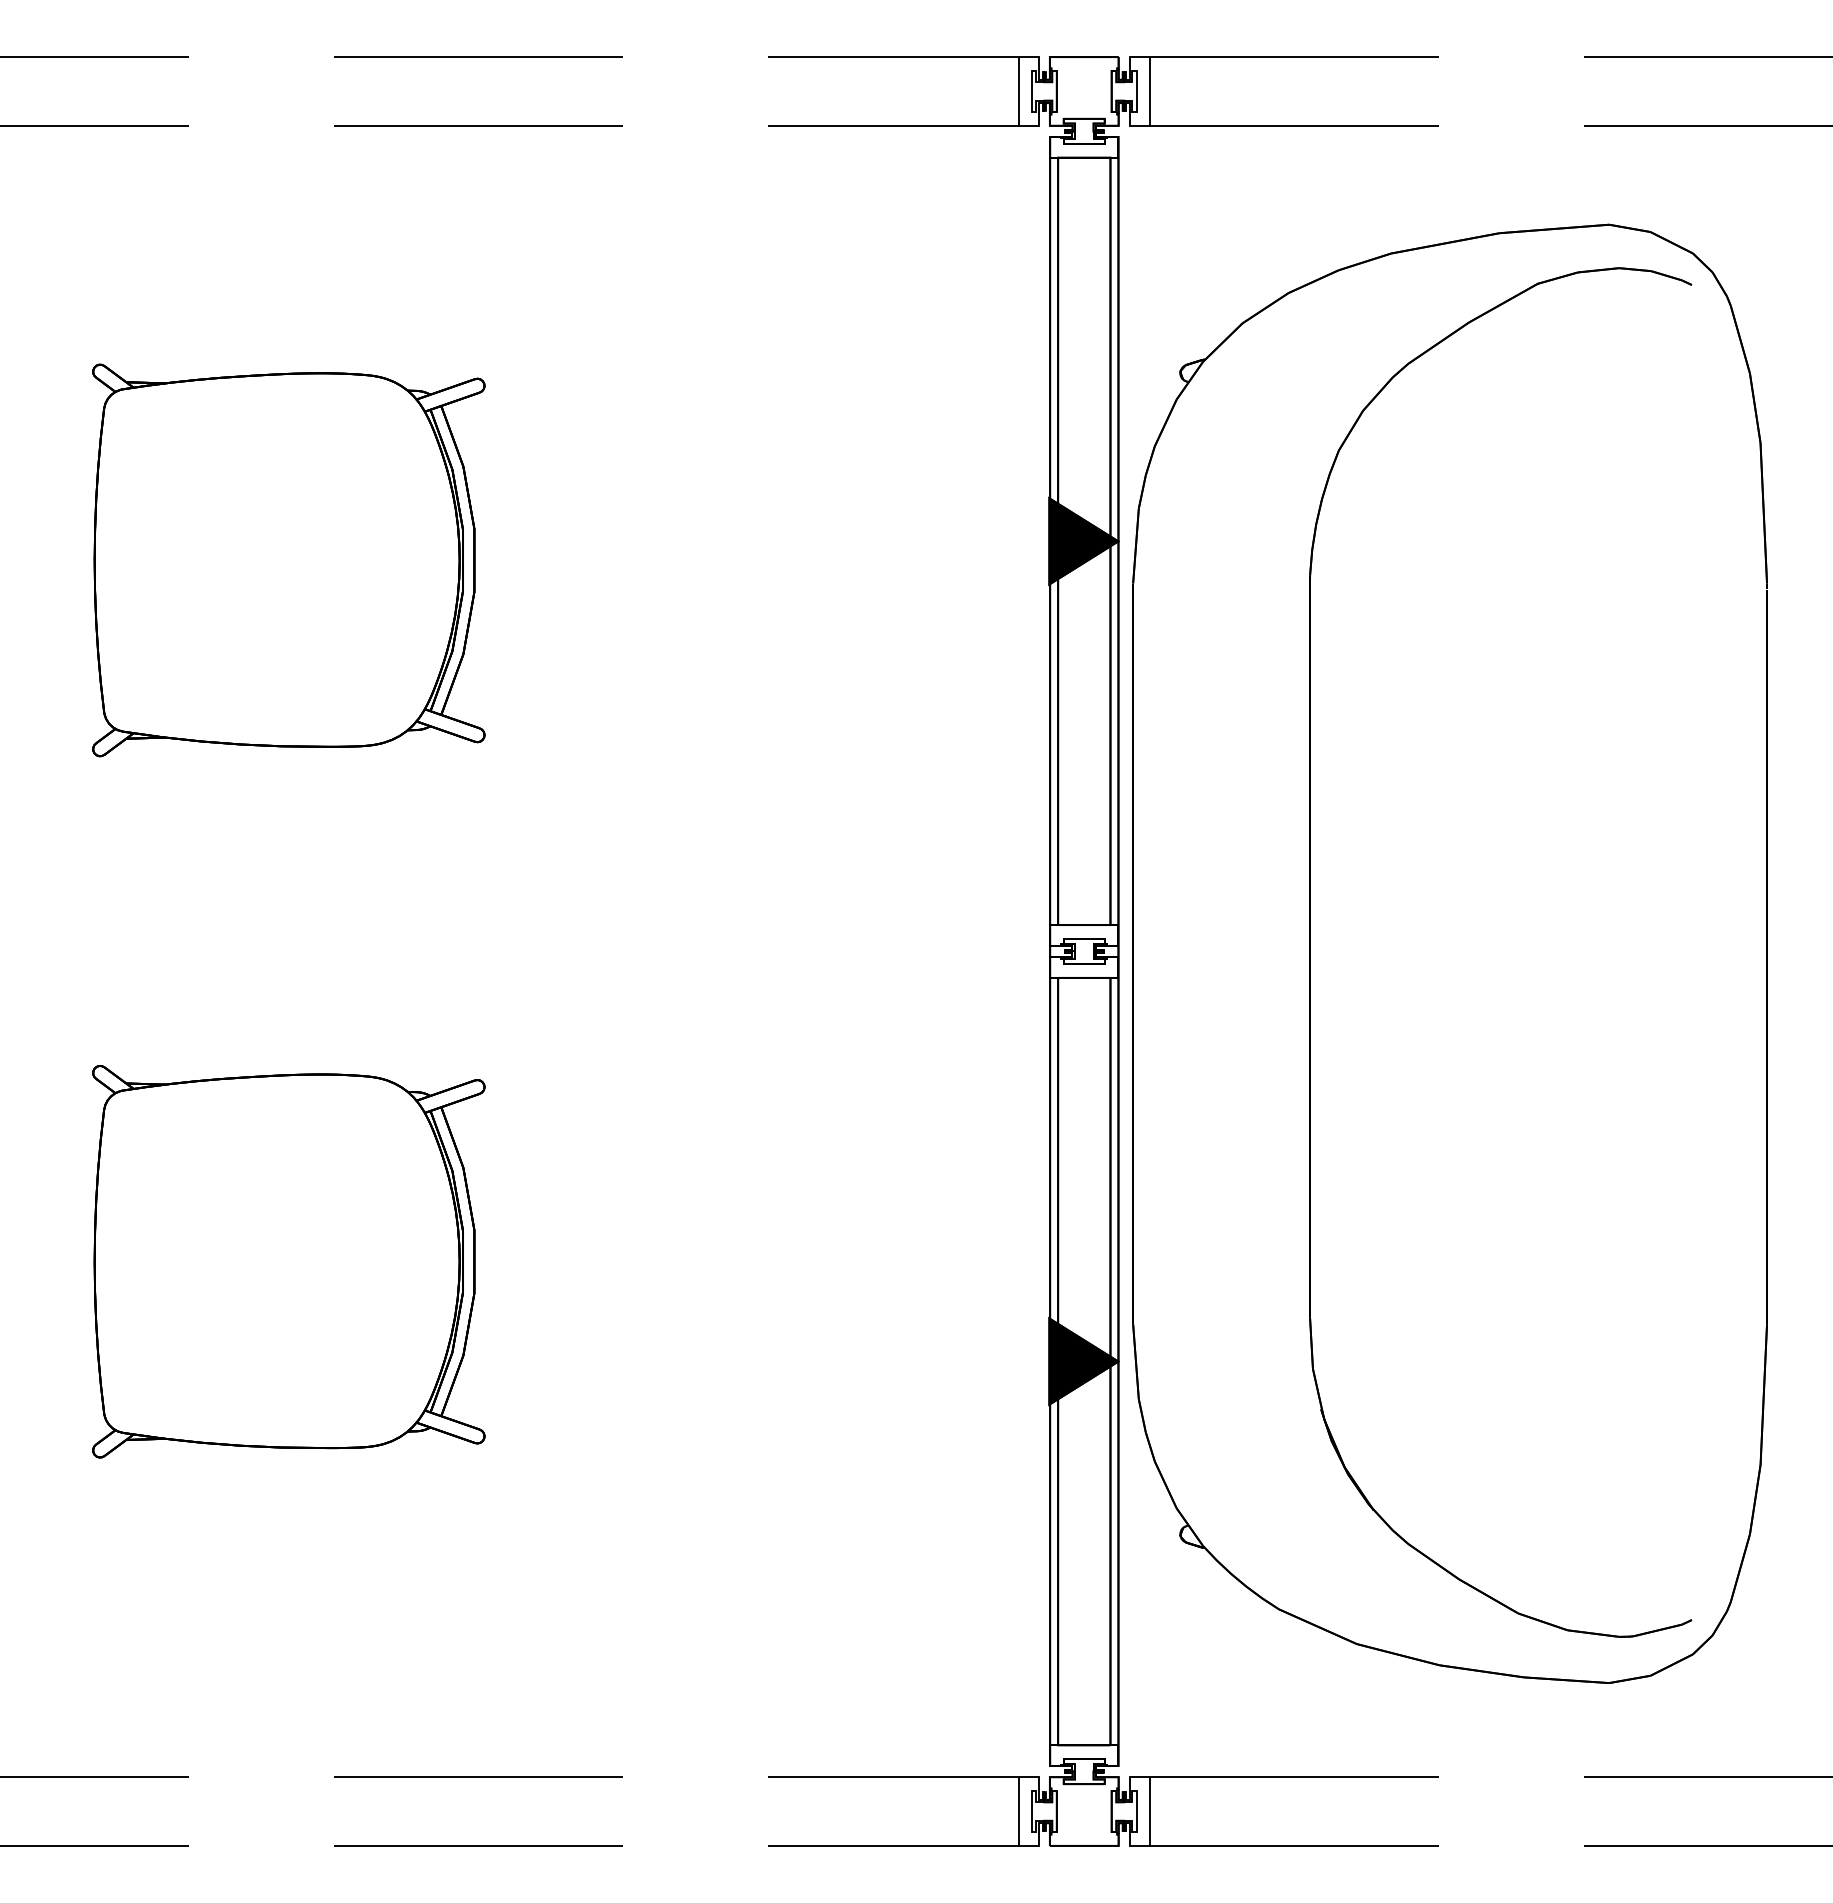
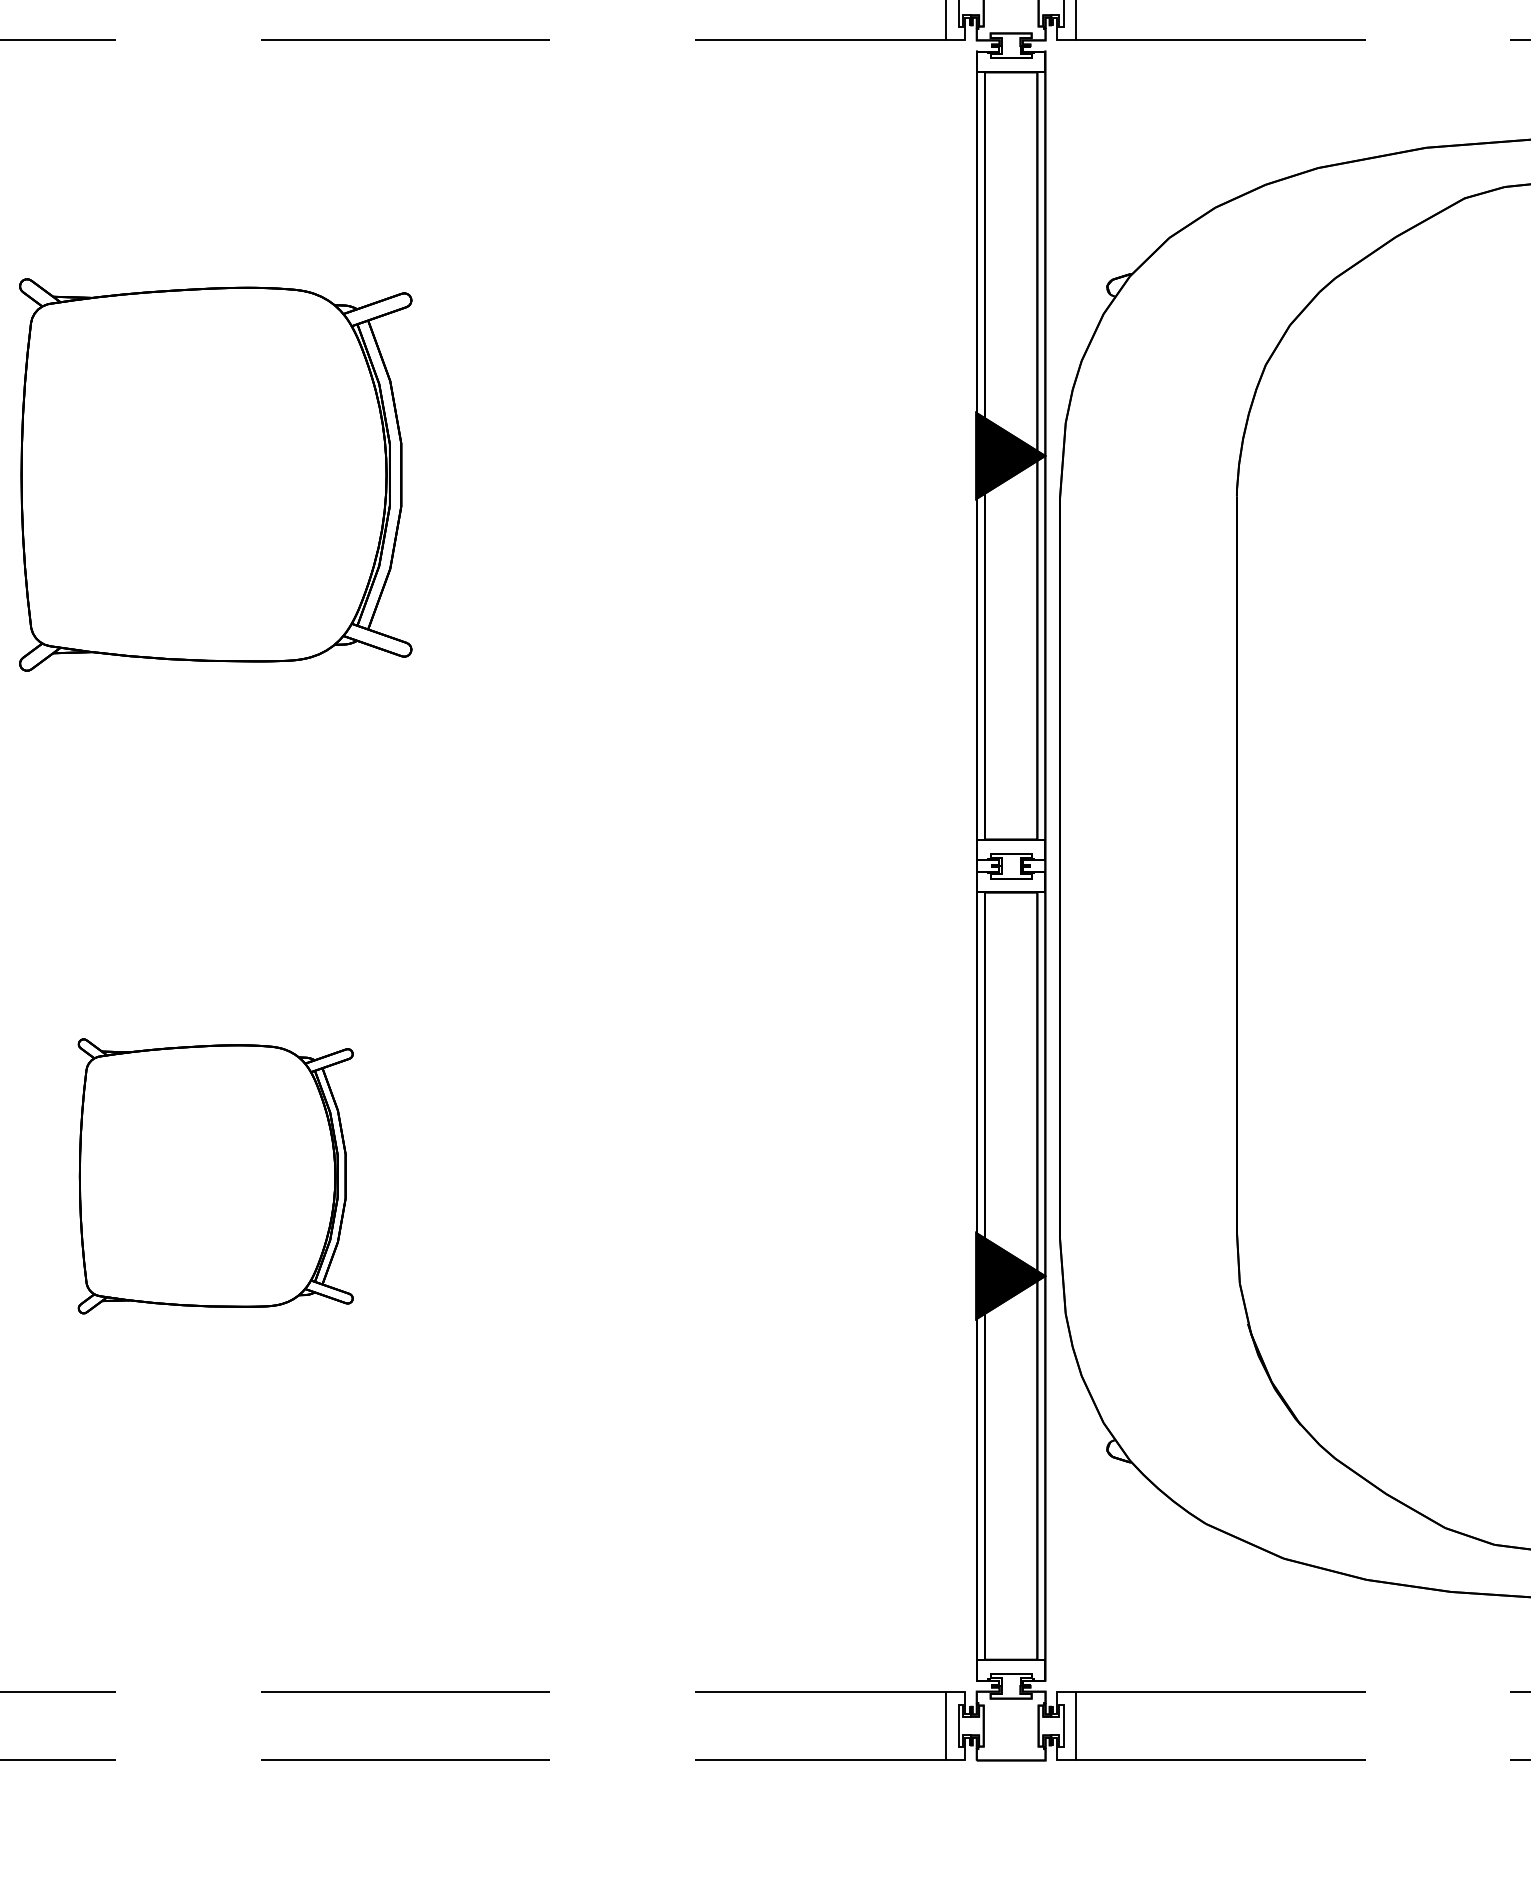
part: (288, 1261) -> (215, 1176), size x0.7

